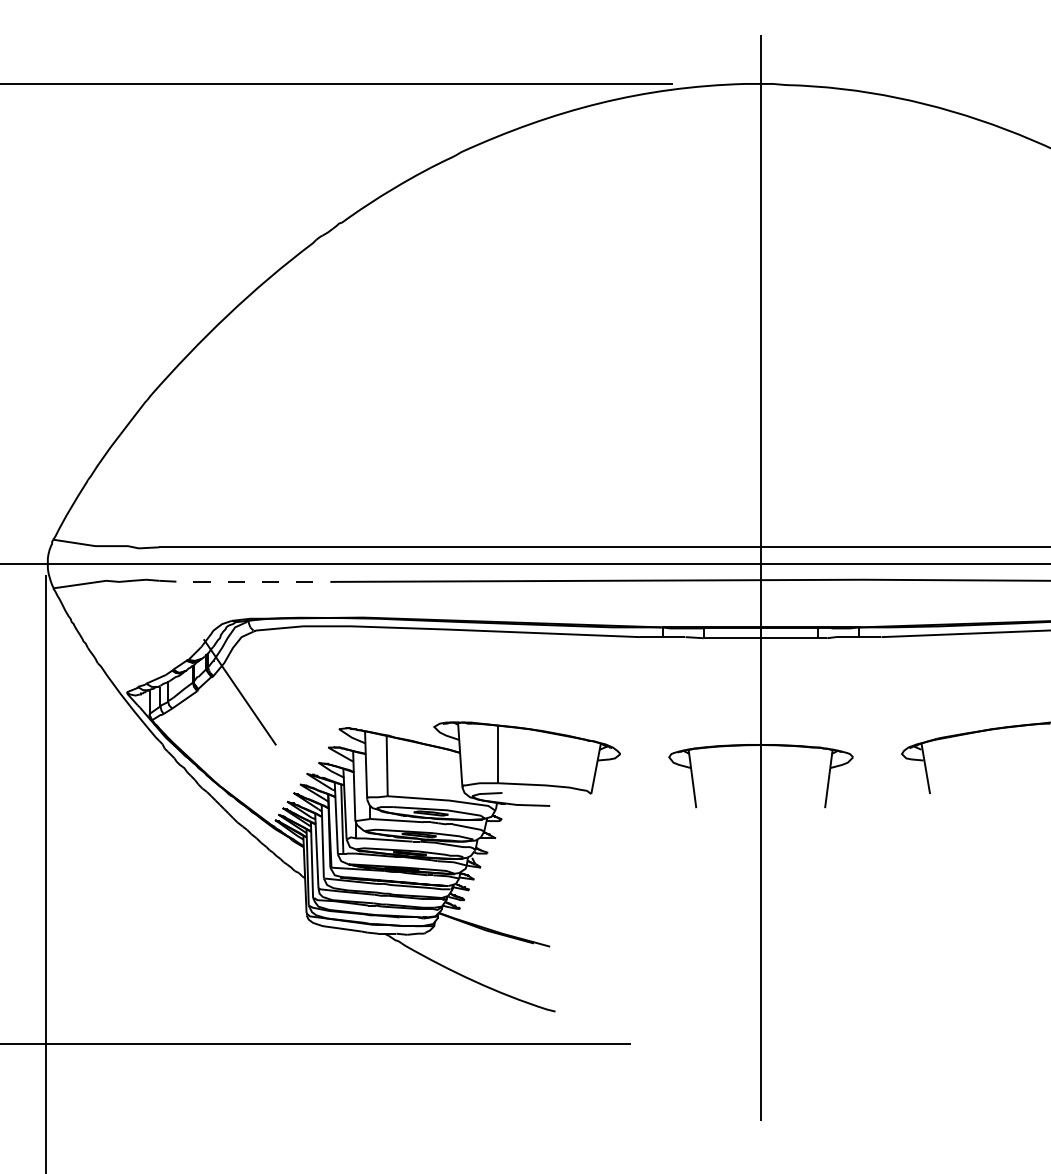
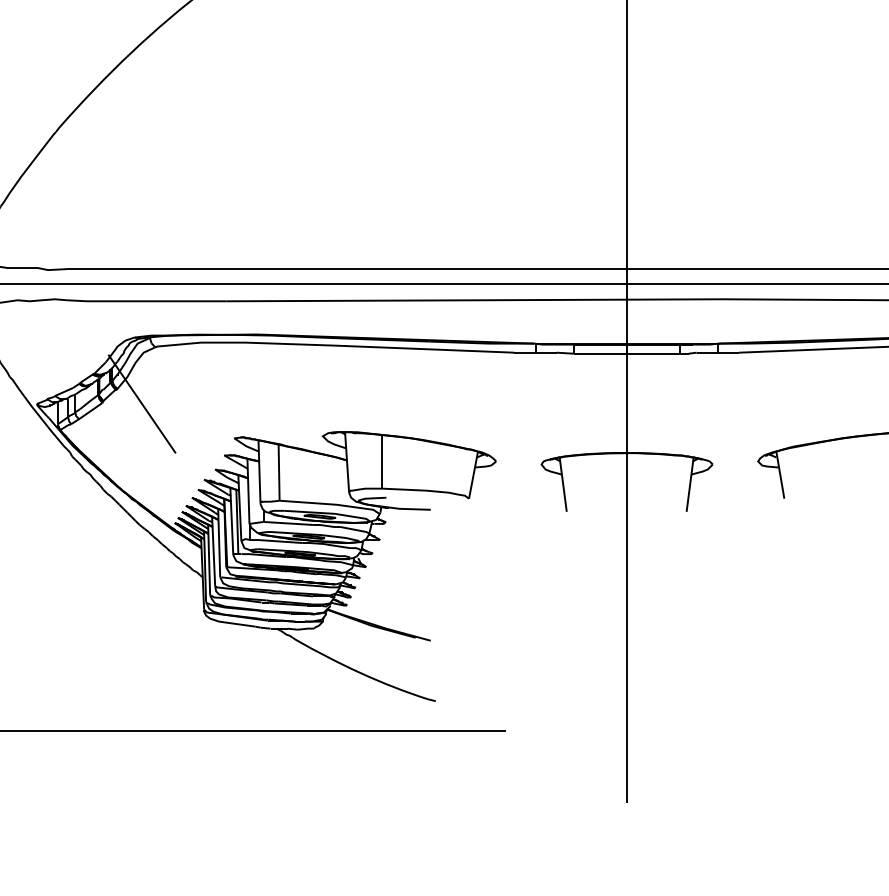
line: (244, 581) -> (146, 300), dashed -> solid

